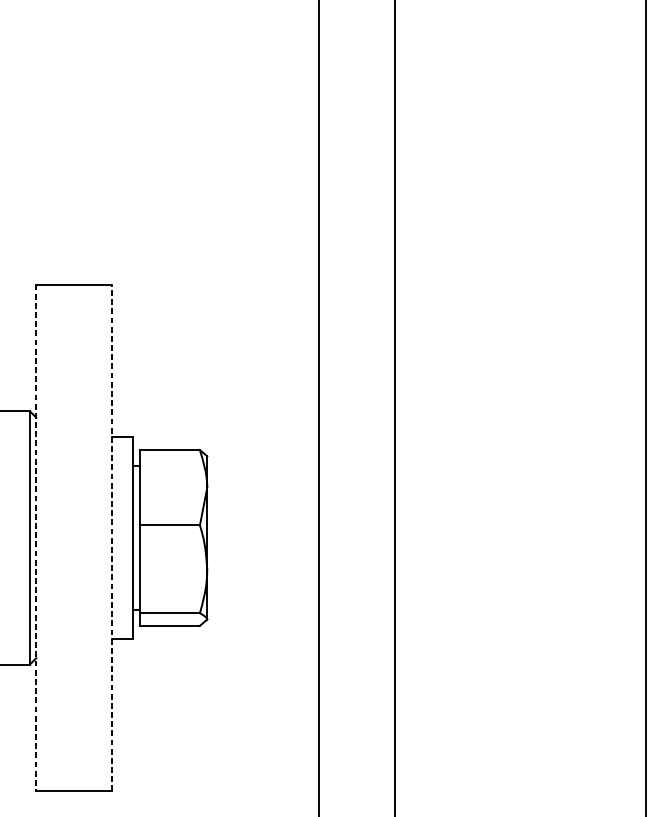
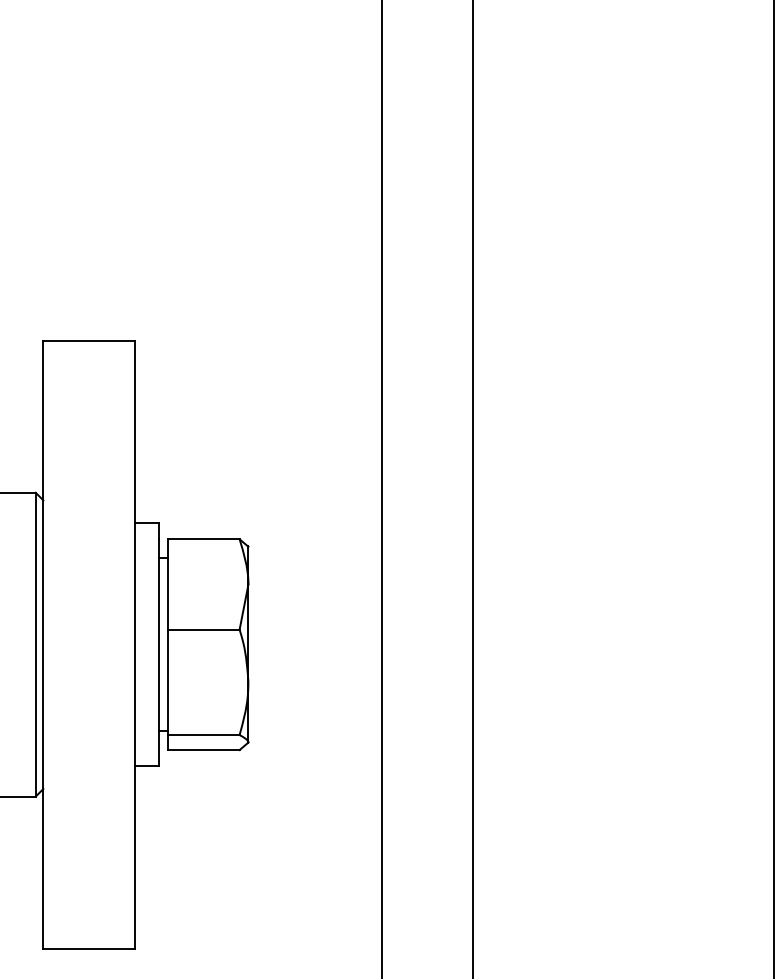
line: (36, 537) -> (43, 644), dashed -> solid
line: (112, 537) -> (134, 644), dashed -> solid

